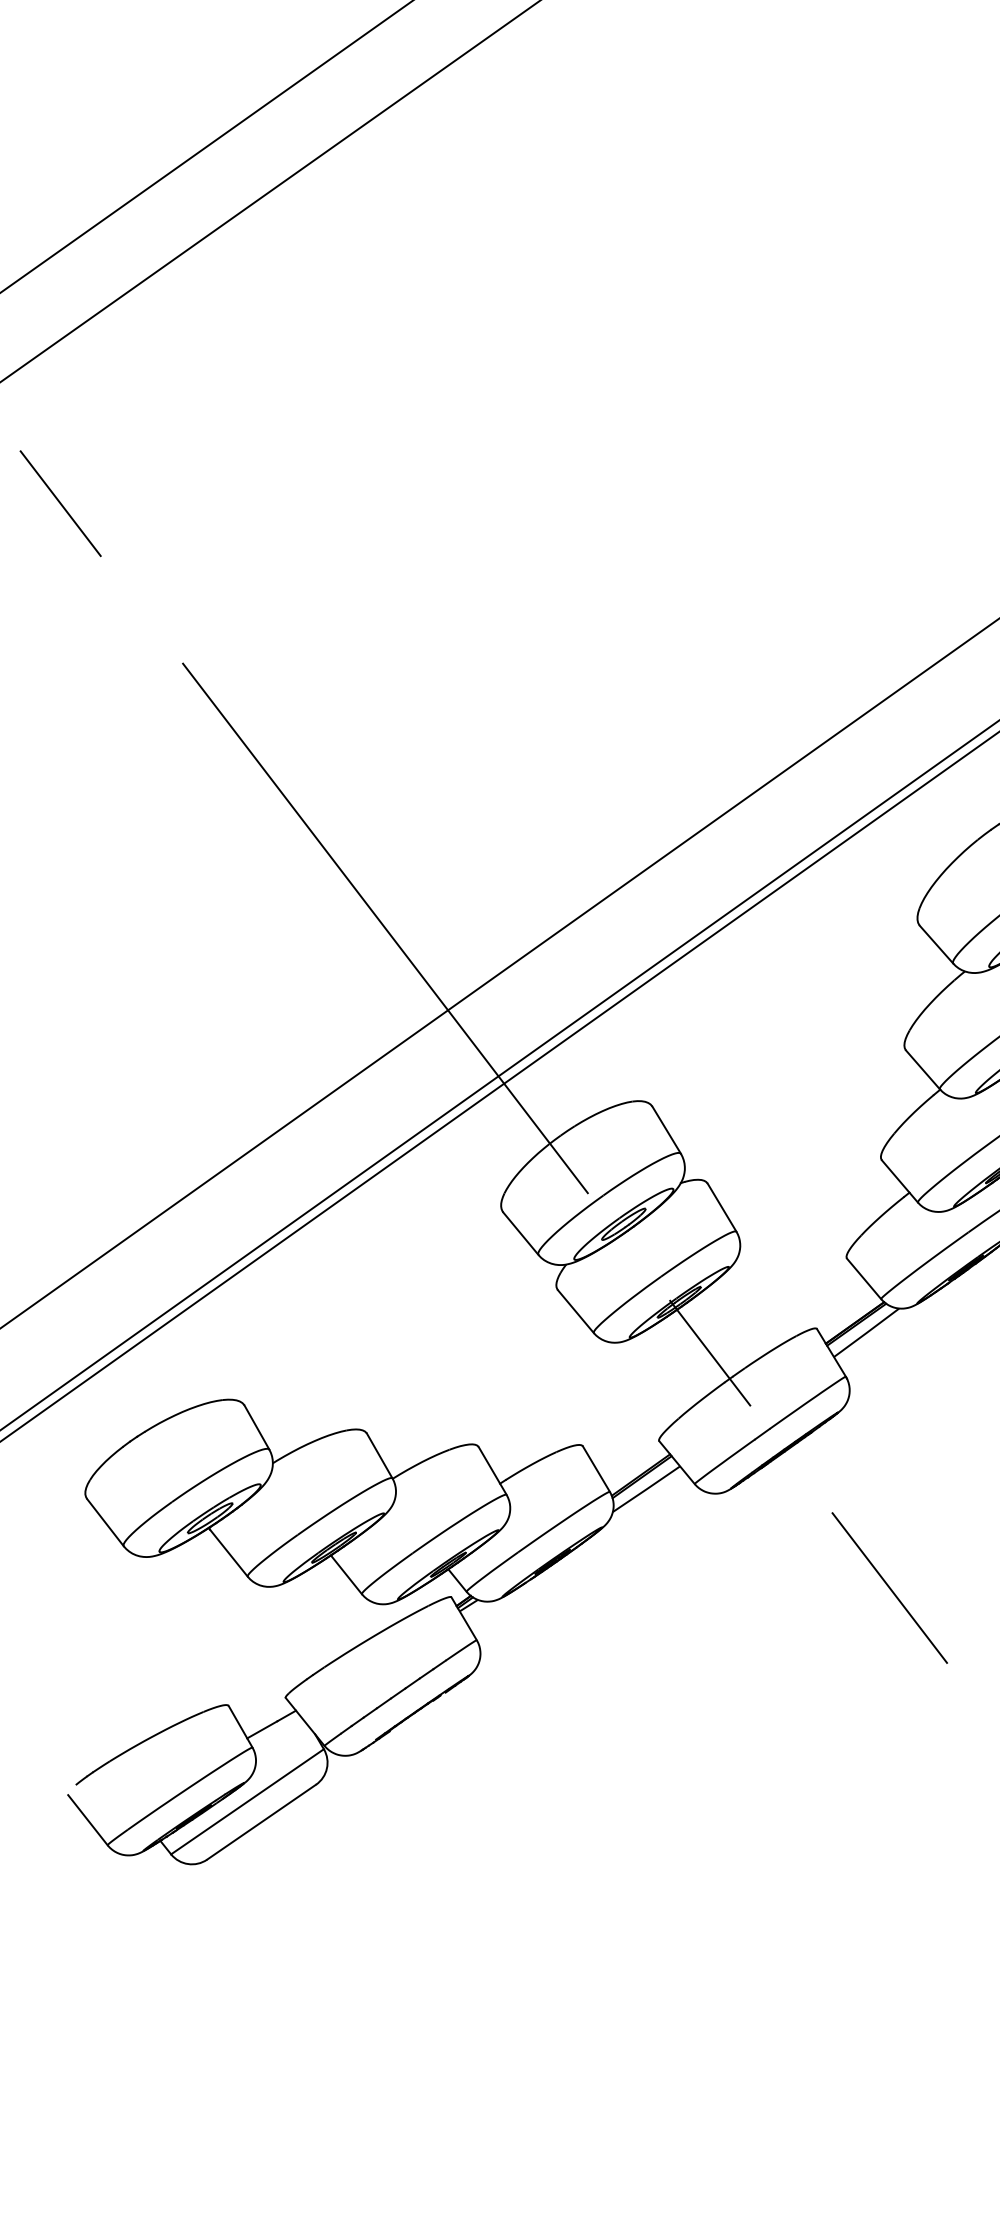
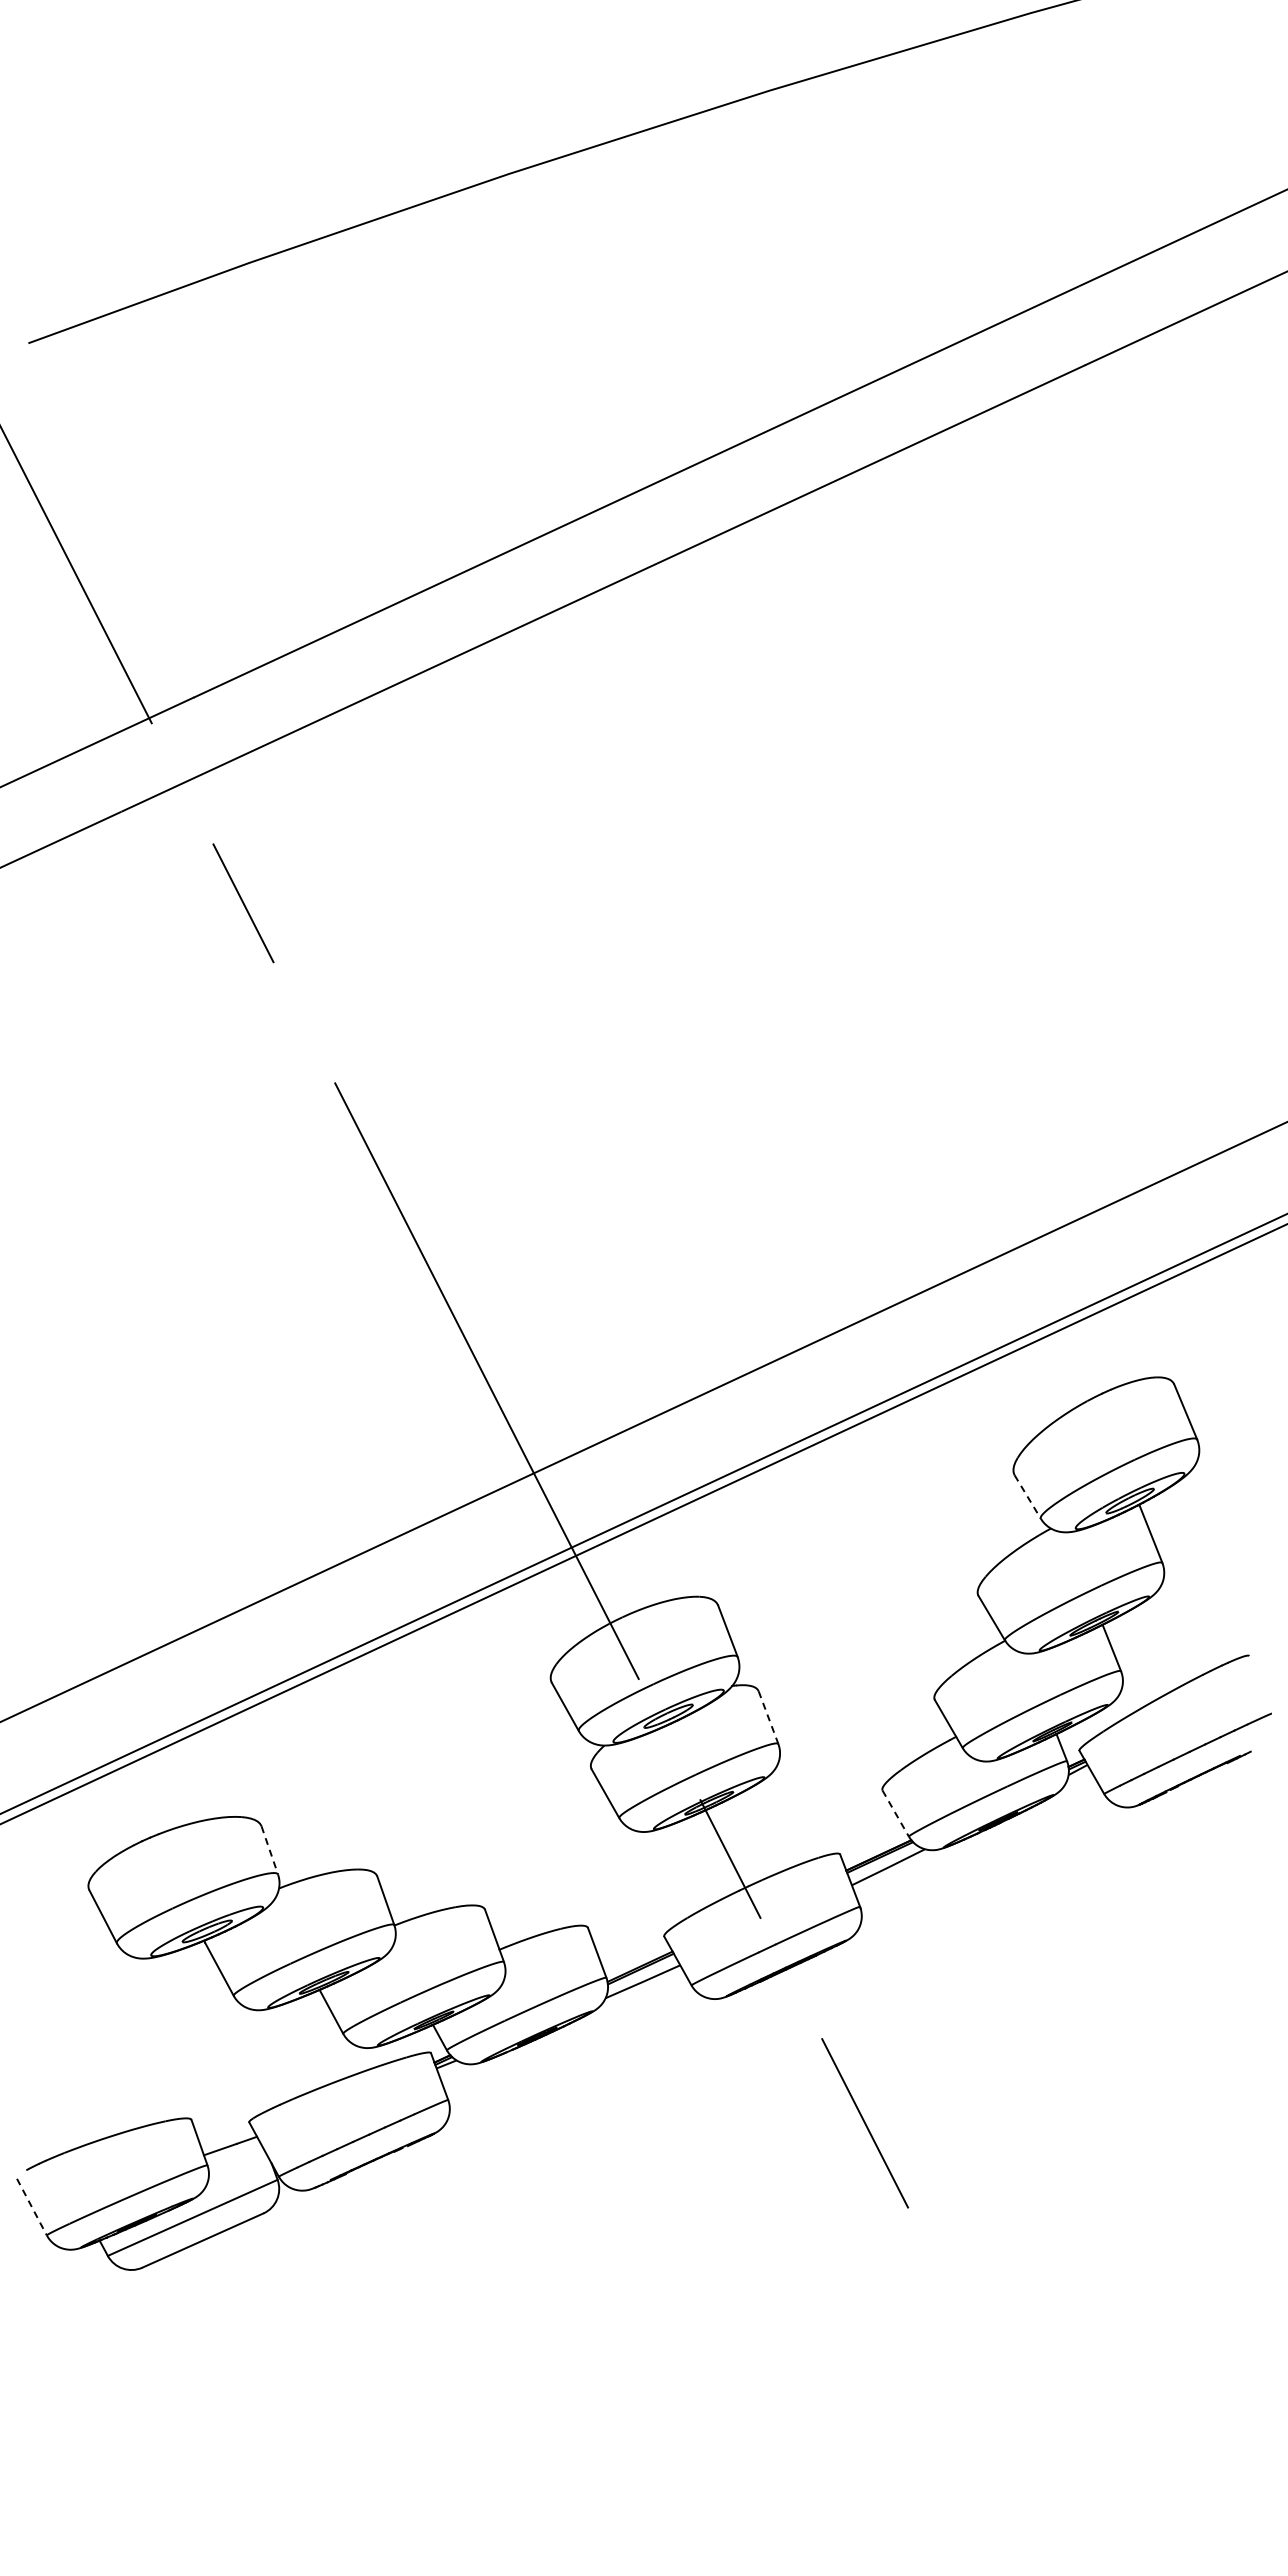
line: (937, 945) -> (1028, 1497), solid -> dashed
line: (722, 1208) -> (768, 1718), solid -> dashed
line: (863, 1278) -> (895, 1813), solid -> dashed
line: (256, 1427) -> (269, 1850), solid -> dashed
line: (87, 1820) -> (31, 2207), solid -> dashed

